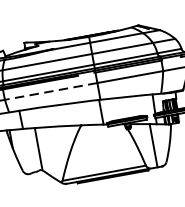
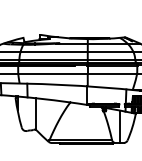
line: (50, 91) -> (52, 73), dashed -> solid

